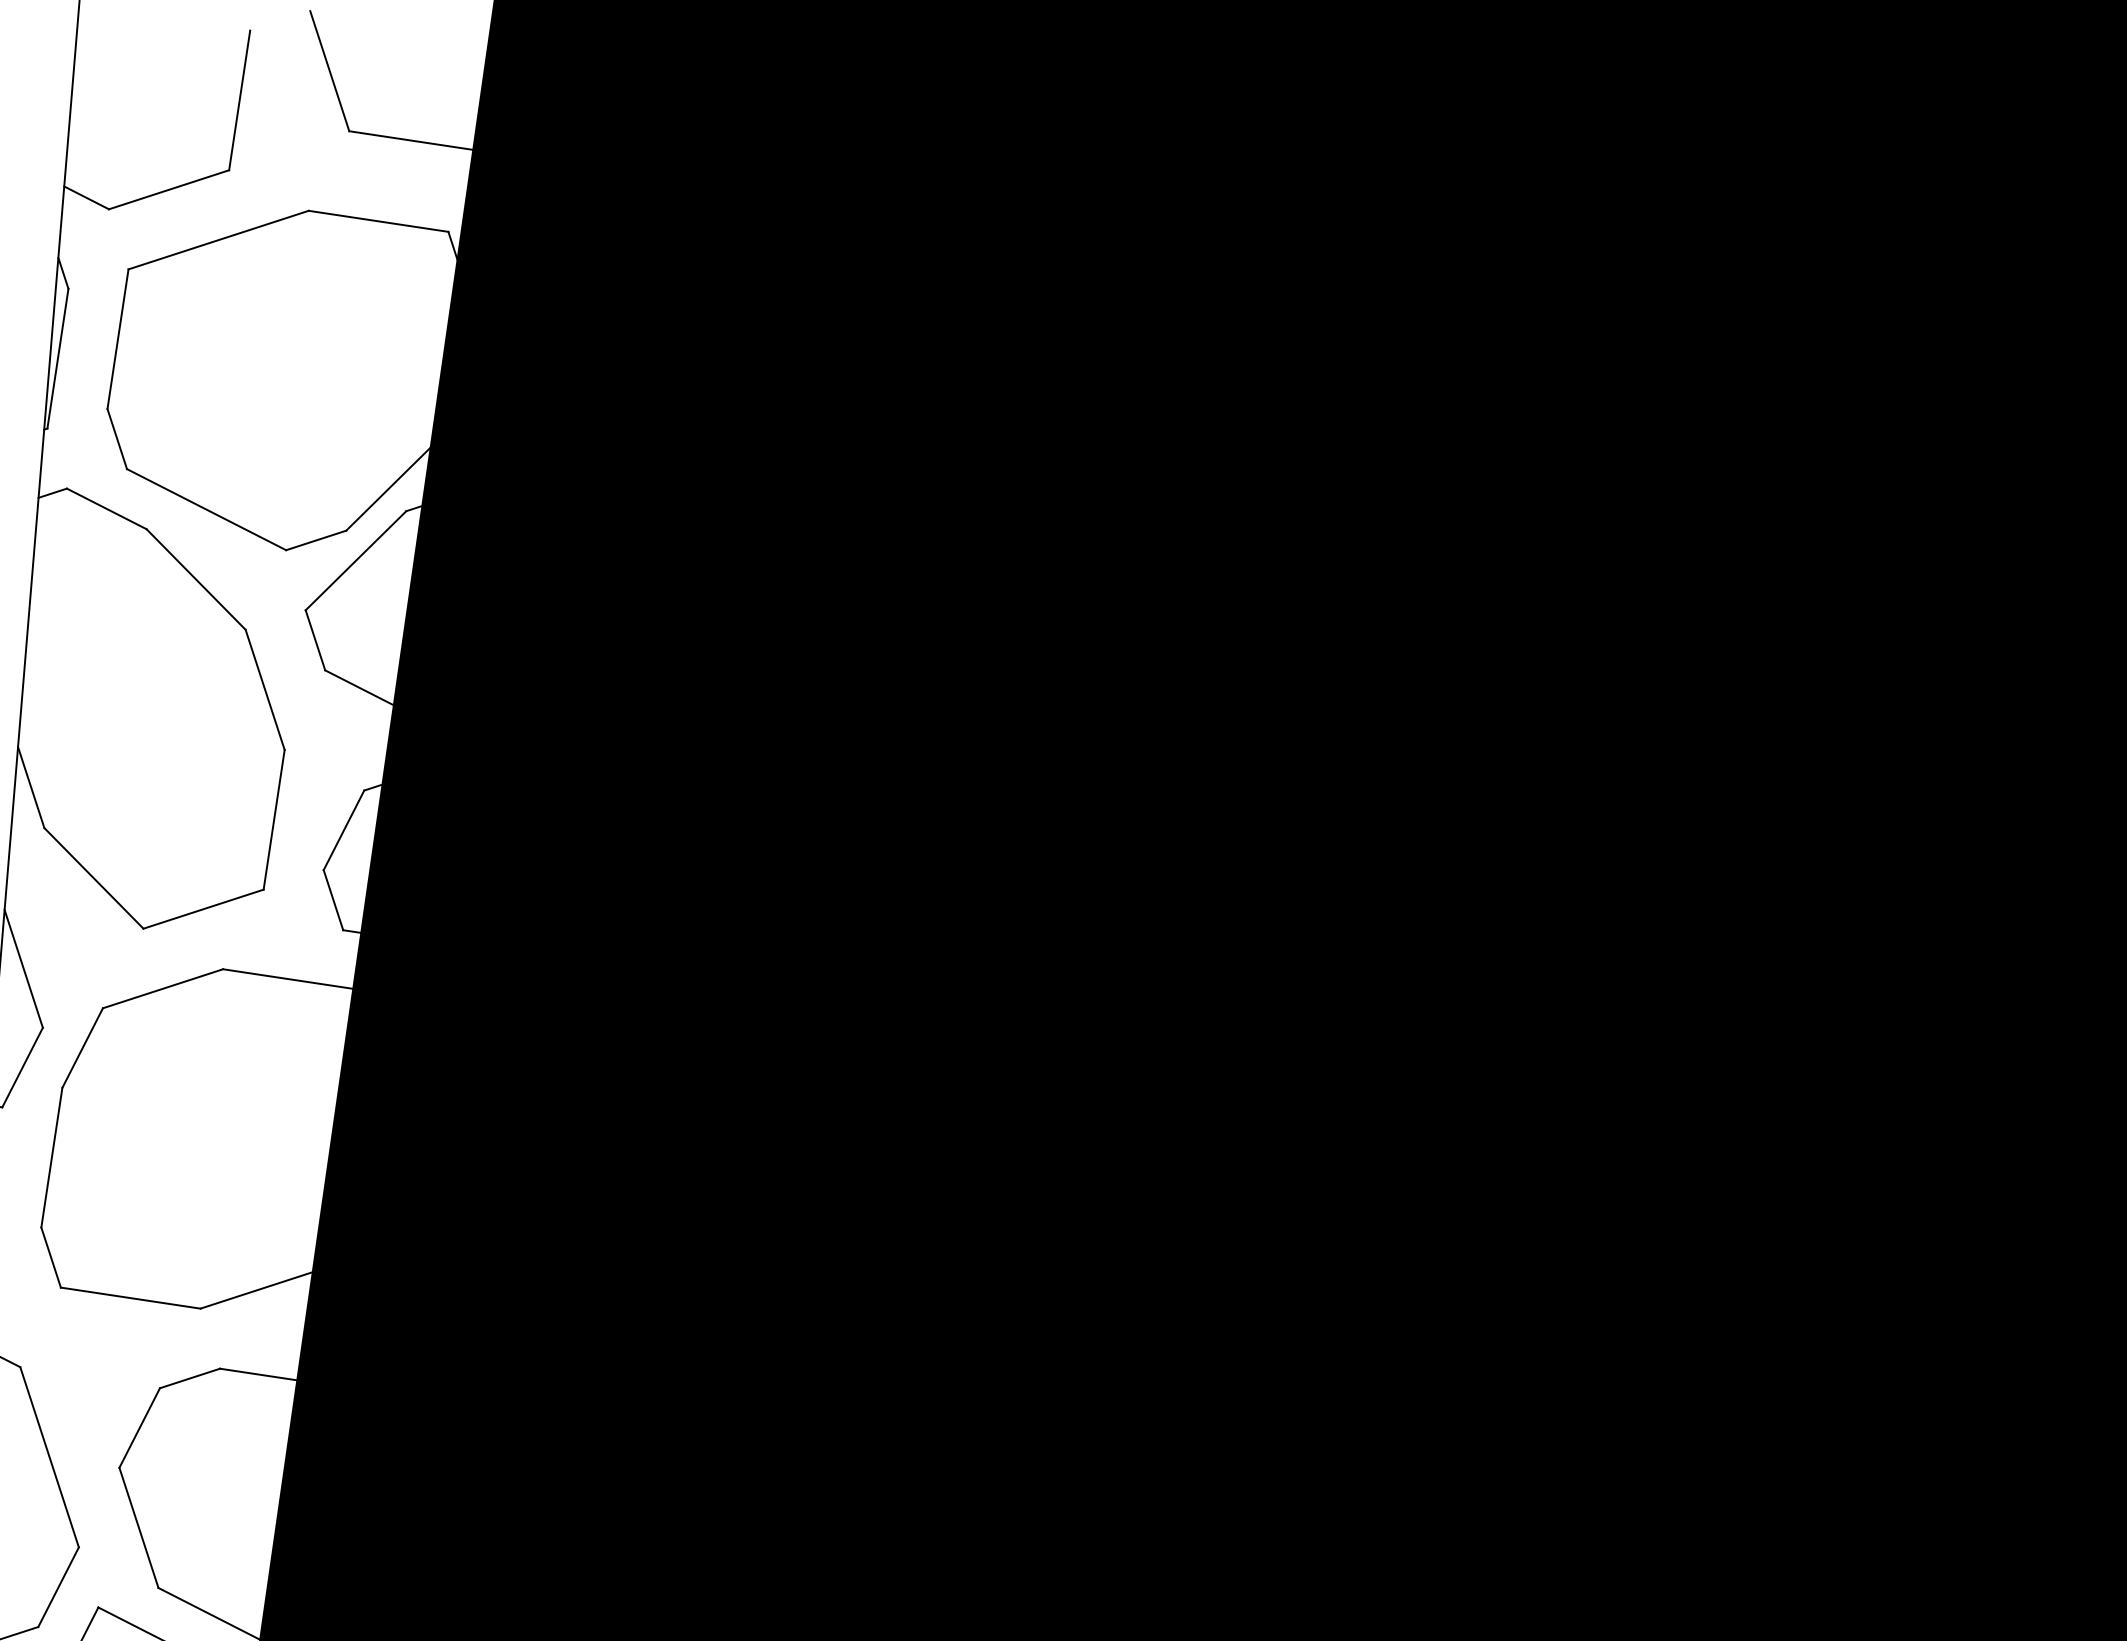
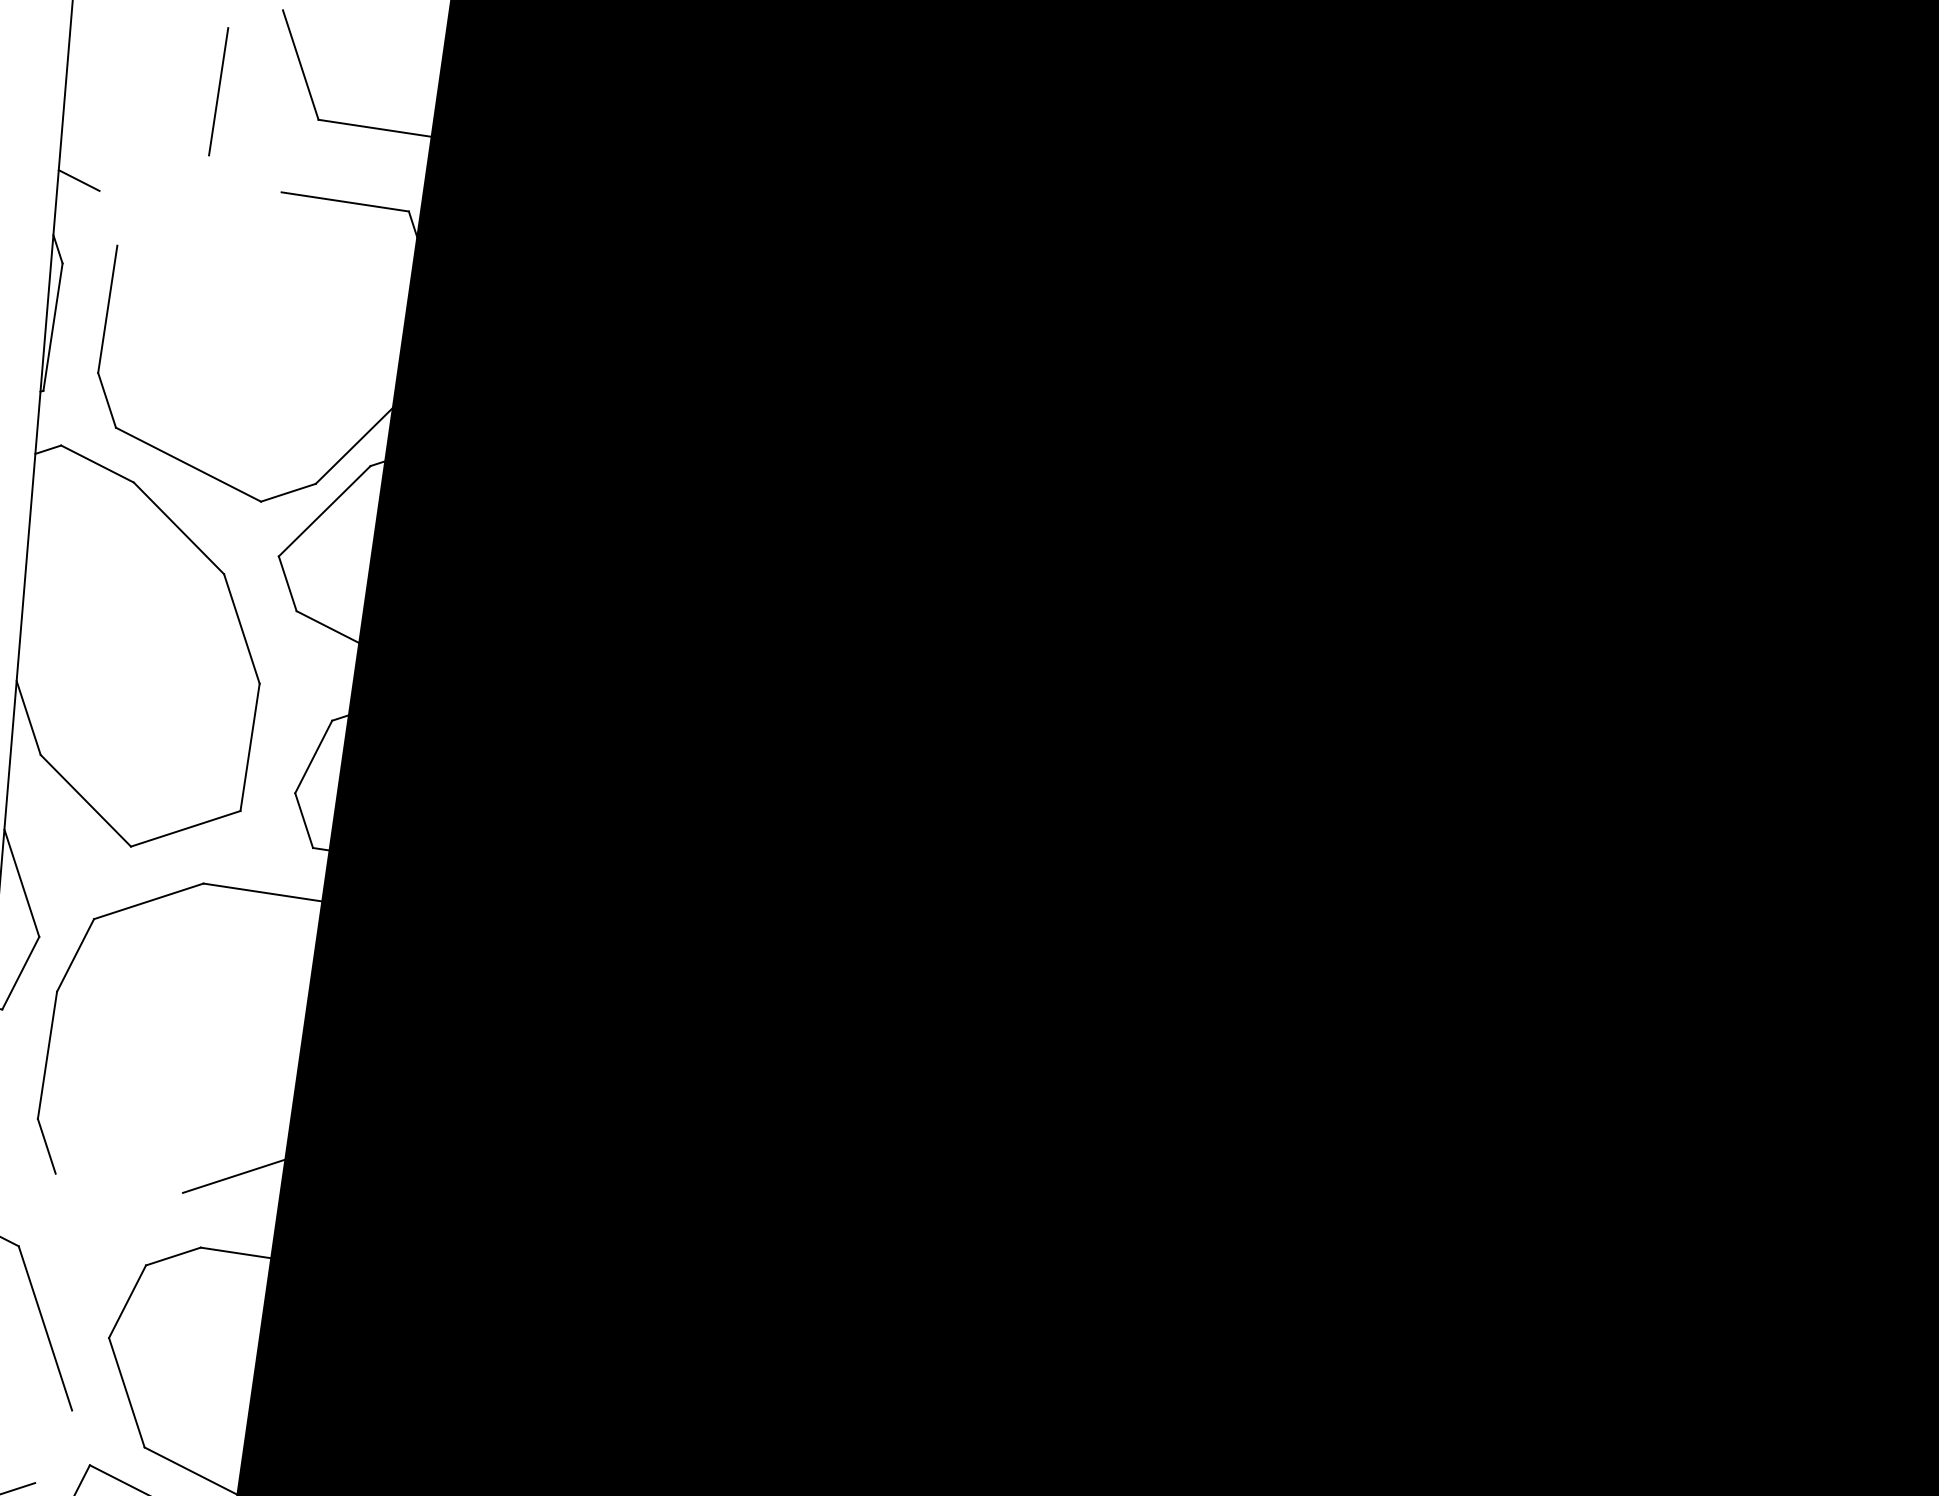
line: (169, 189) -> (154, 172), removed
line: (218, 239) -> (199, 218), removed
line: (129, 1297) -> (118, 1182), removed
line: (58, 1586) -> (53, 1446), removed

